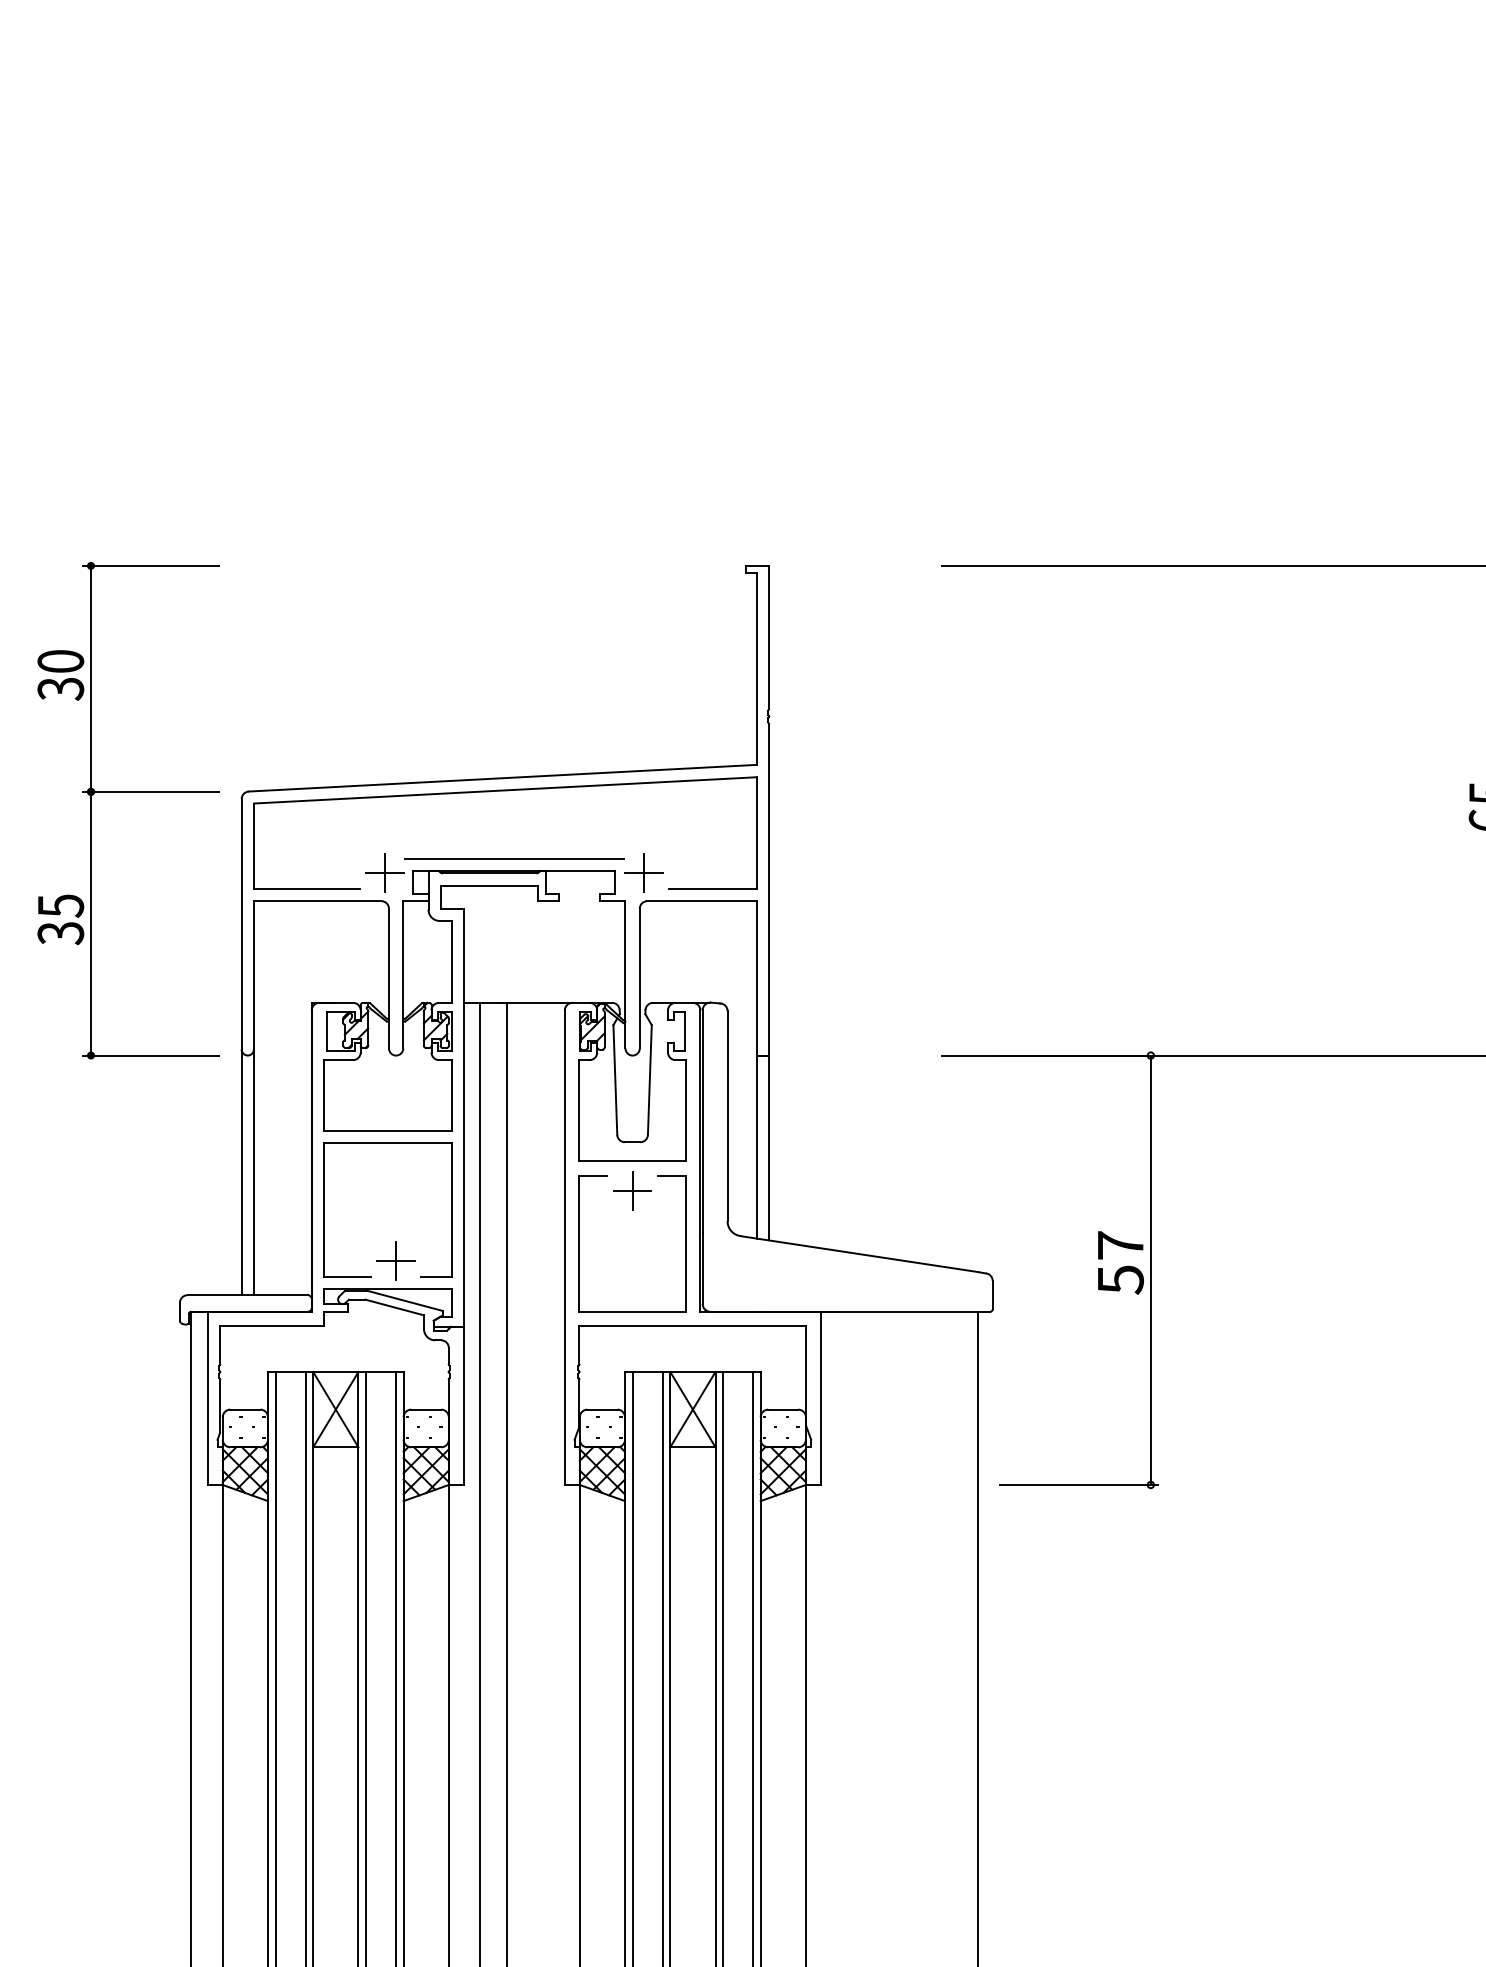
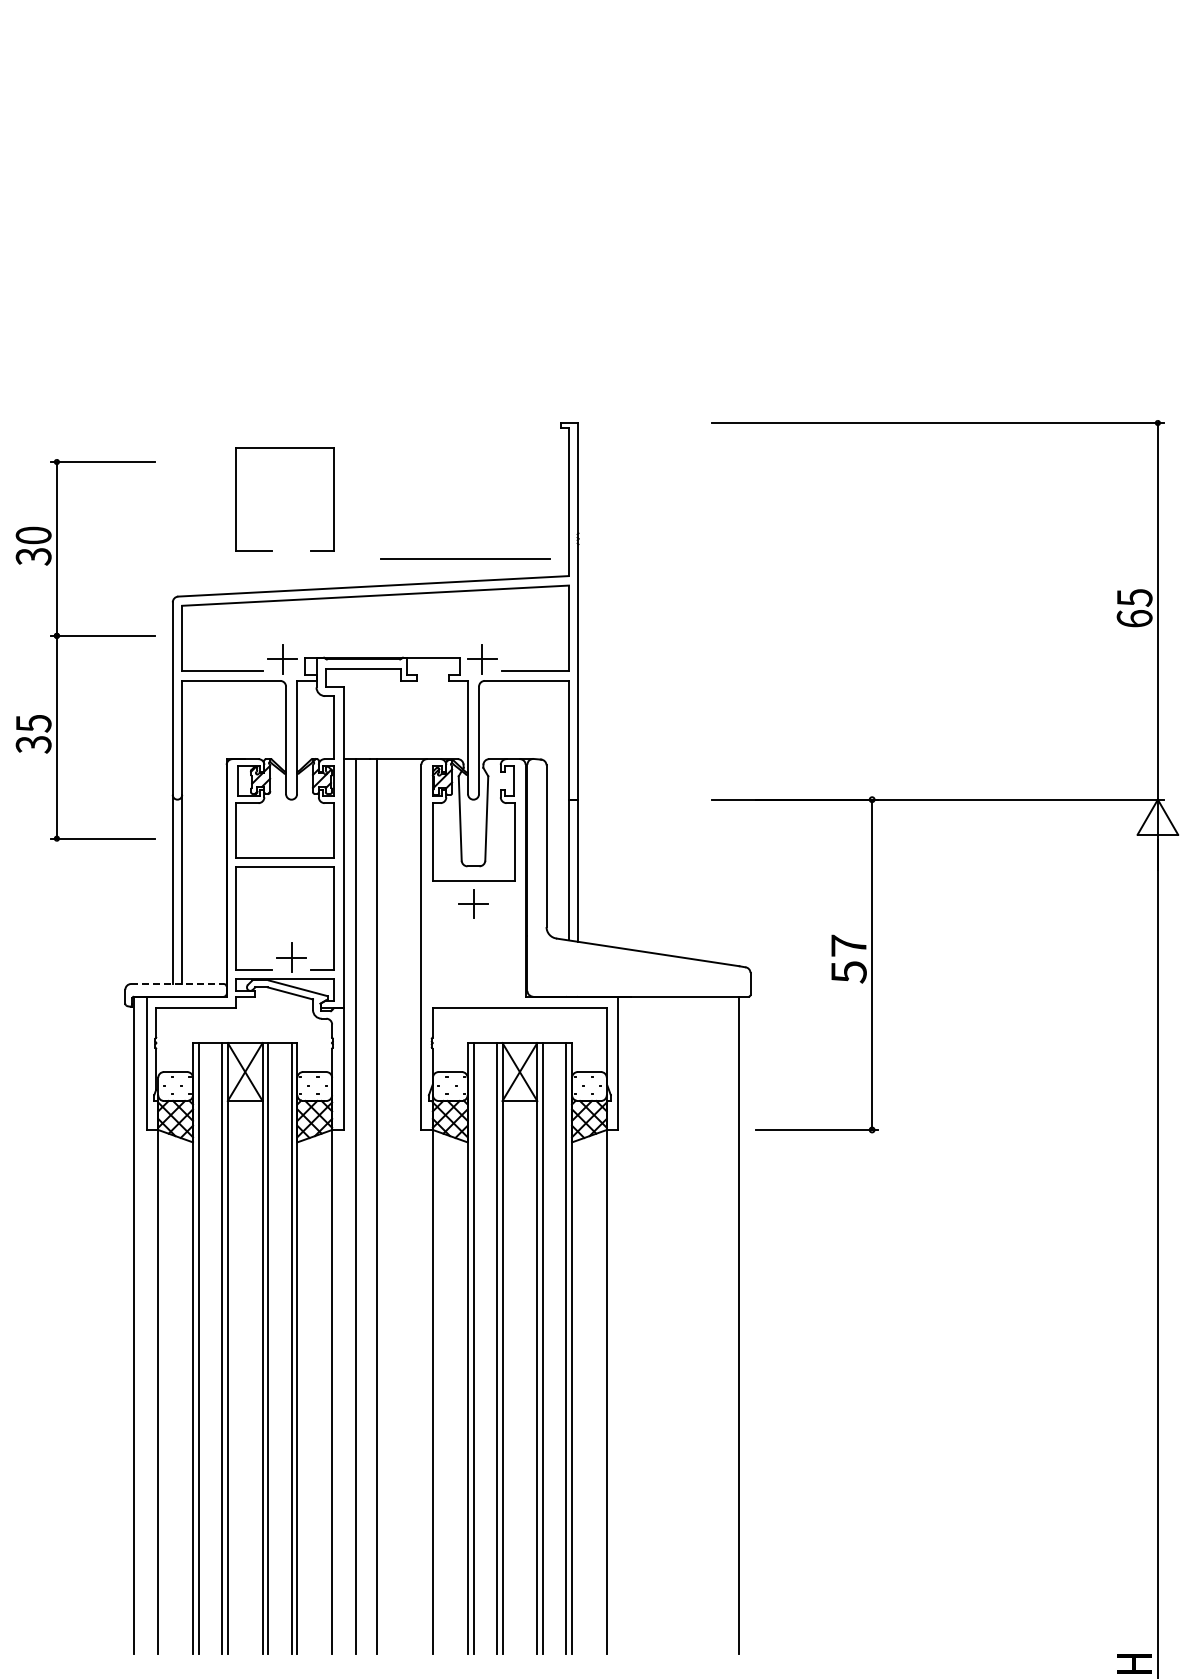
part: (324, 665) -> (236, 499), added
part: (128, 792) -> (85, 636), moved
line: (514, 857) -> (465, 558), moved
part: (580, 1243) -> (433, 944), removed
line: (247, 1295) -> (177, 984), solid -> dashed

